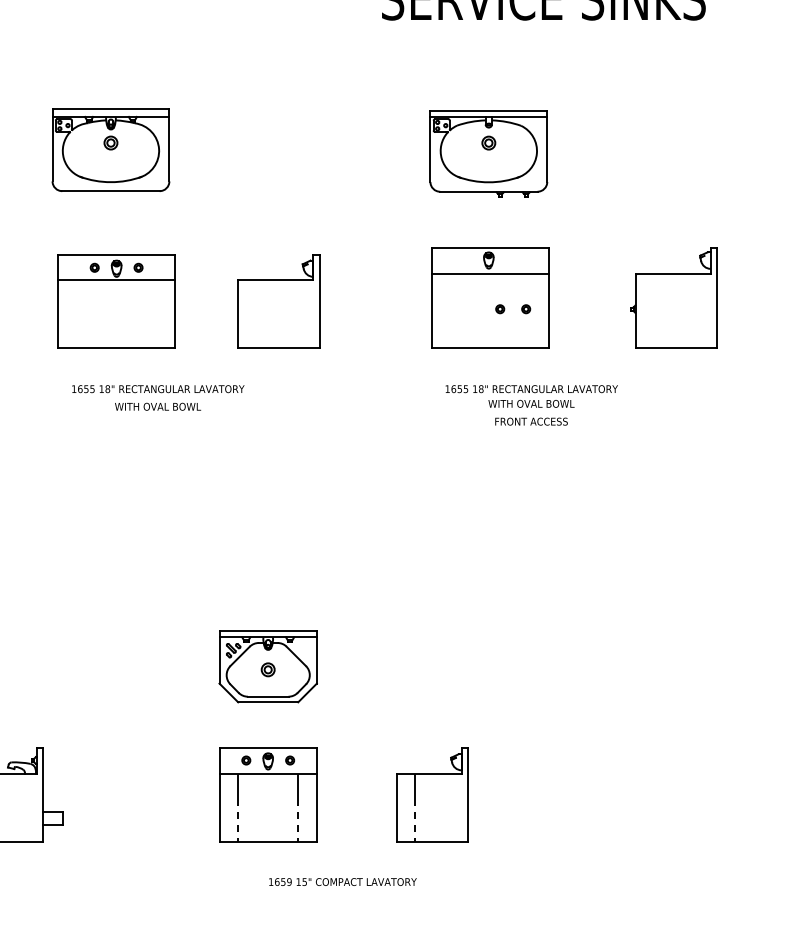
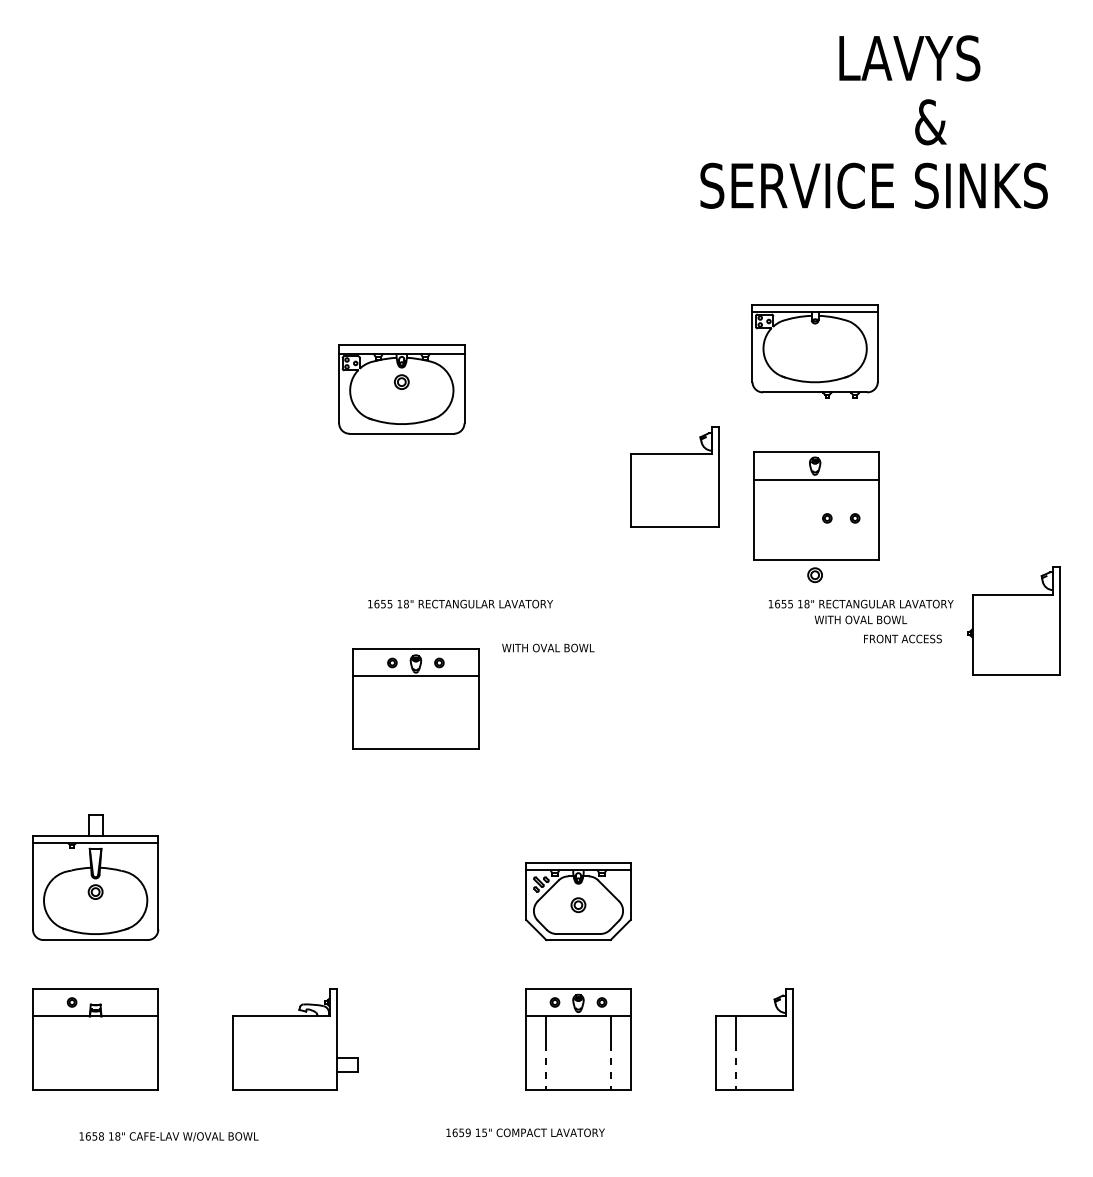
part: (488, 143) -> (814, 575), moved
part: (110, 149) -> (401, 389), moved
part: (673, 297) -> (1013, 620), moved
part: (116, 300) -> (415, 698), moved
part: (278, 300) -> (674, 476), moved
text: (158, 406) -> (548, 647), moved
text: (531, 421) -> (902, 638), moved
text: (342, 881) -> (525, 1132), moved

